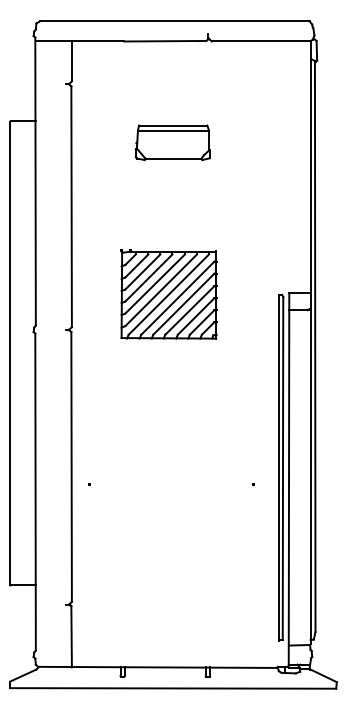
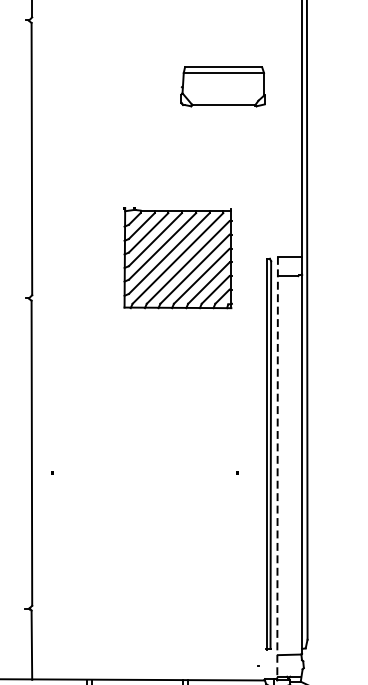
part: (172, 142) -> (222, 86), moved
part: (168, 294) -> (177, 258), moved
line: (289, 480) -> (278, 468), solid -> dashed

